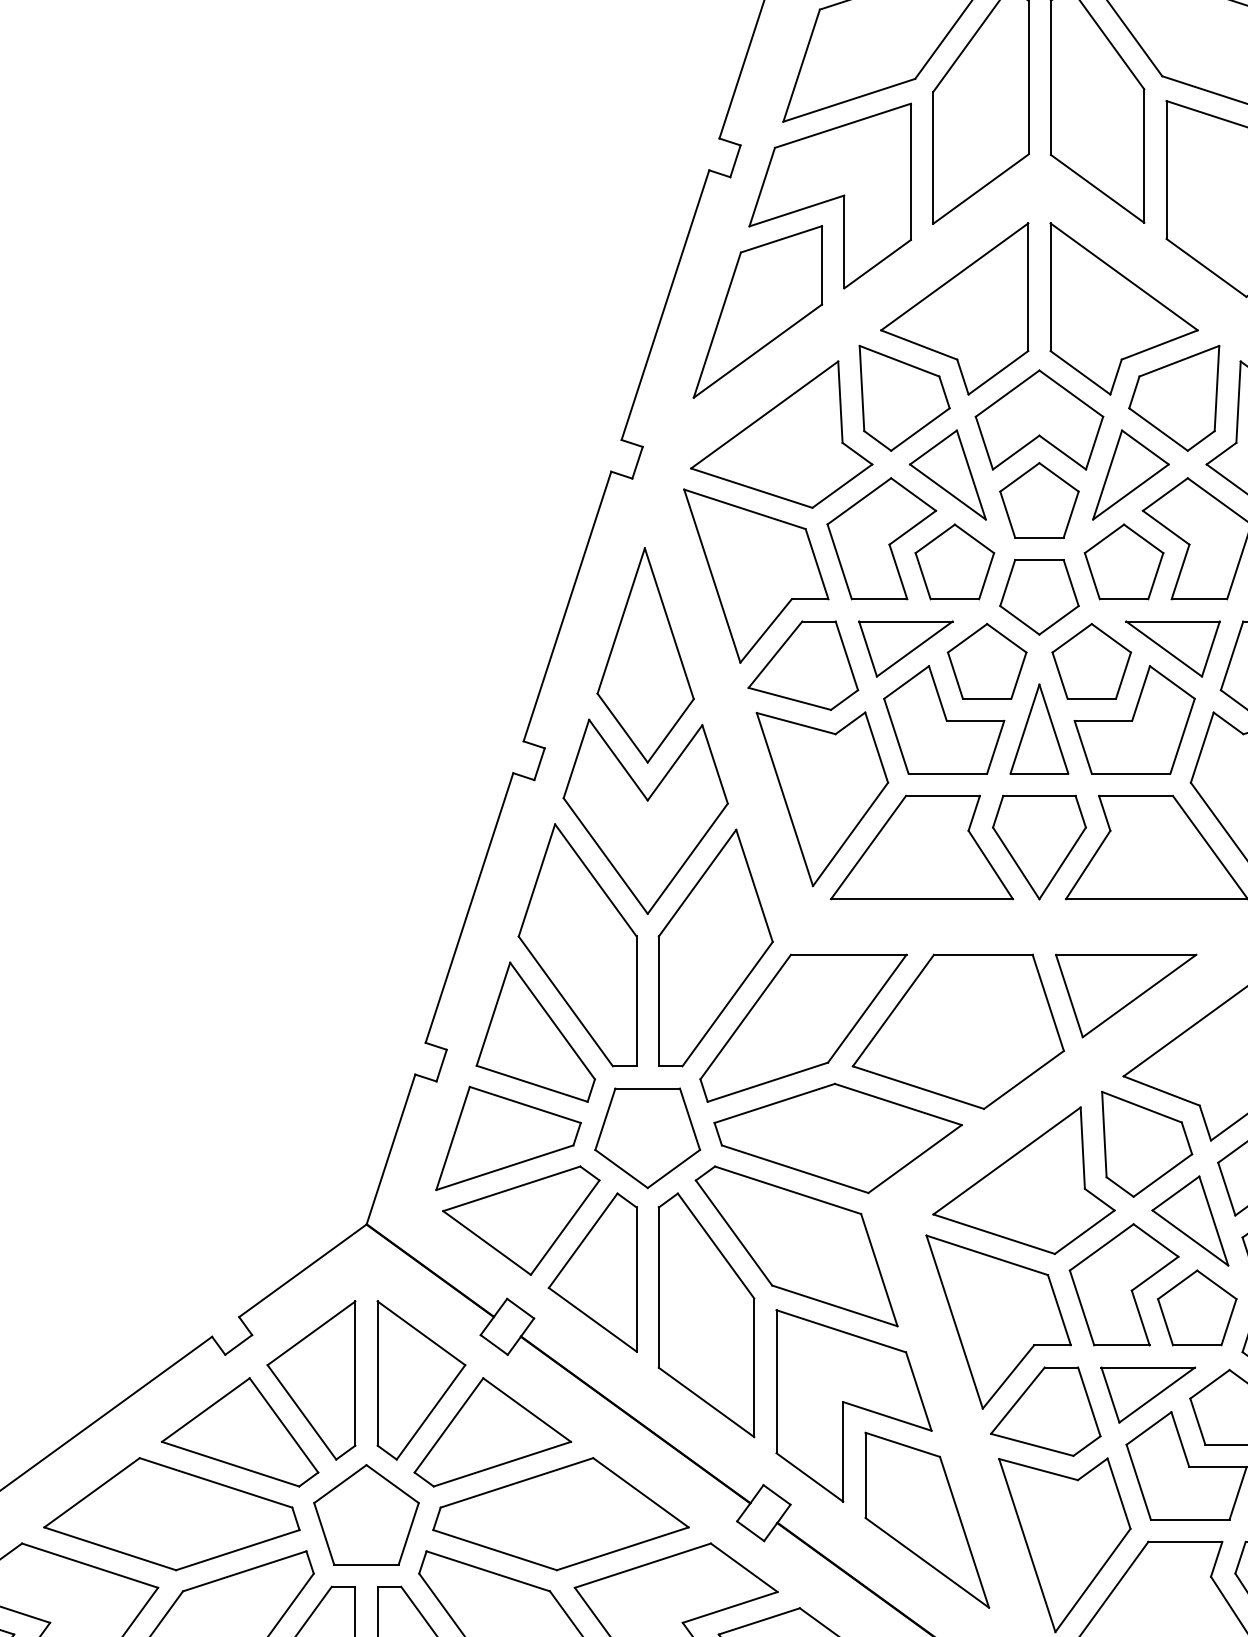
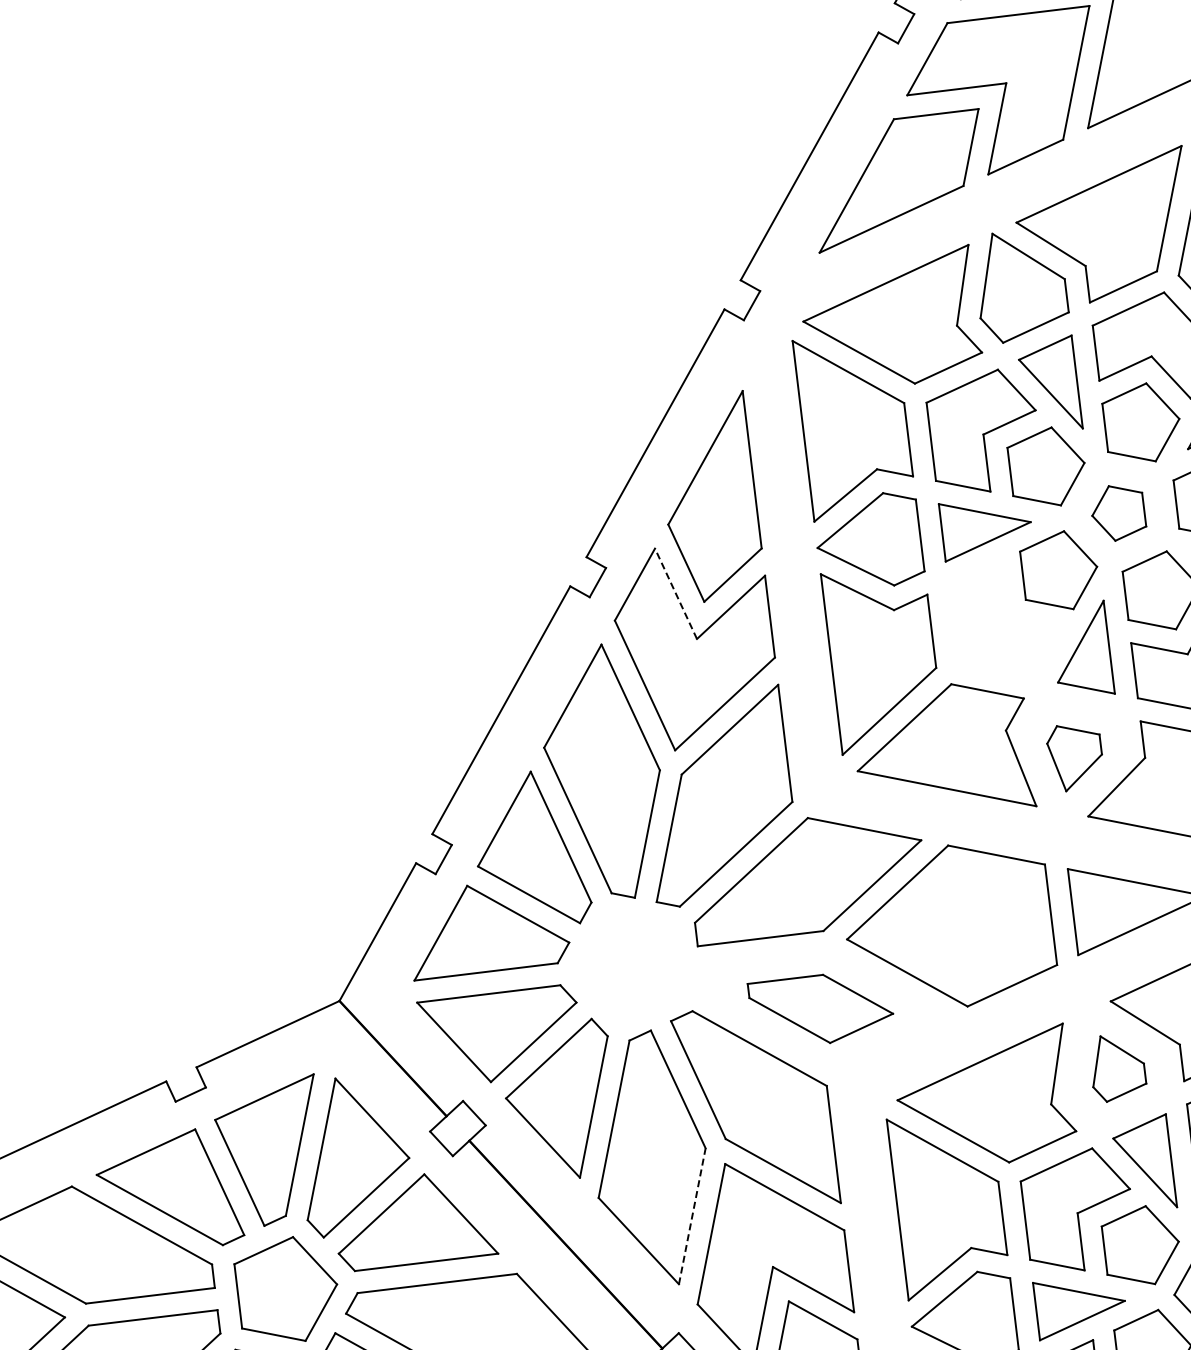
part: (1039, 597) -> (1120, 515), size x0.7
part: (944, 719) -> (1003, 616), removed
line: (618, 760) -> (675, 594), solid -> dashed
part: (1039, 847) -> (1072, 760), size x0.6
part: (647, 1138) -> (631, 970), removed
part: (837, 1138) -> (818, 1007), size x0.6
part: (1147, 1143) -> (1121, 1071), size x0.6
line: (754, 1367) -> (692, 1216), solid -> dashed

